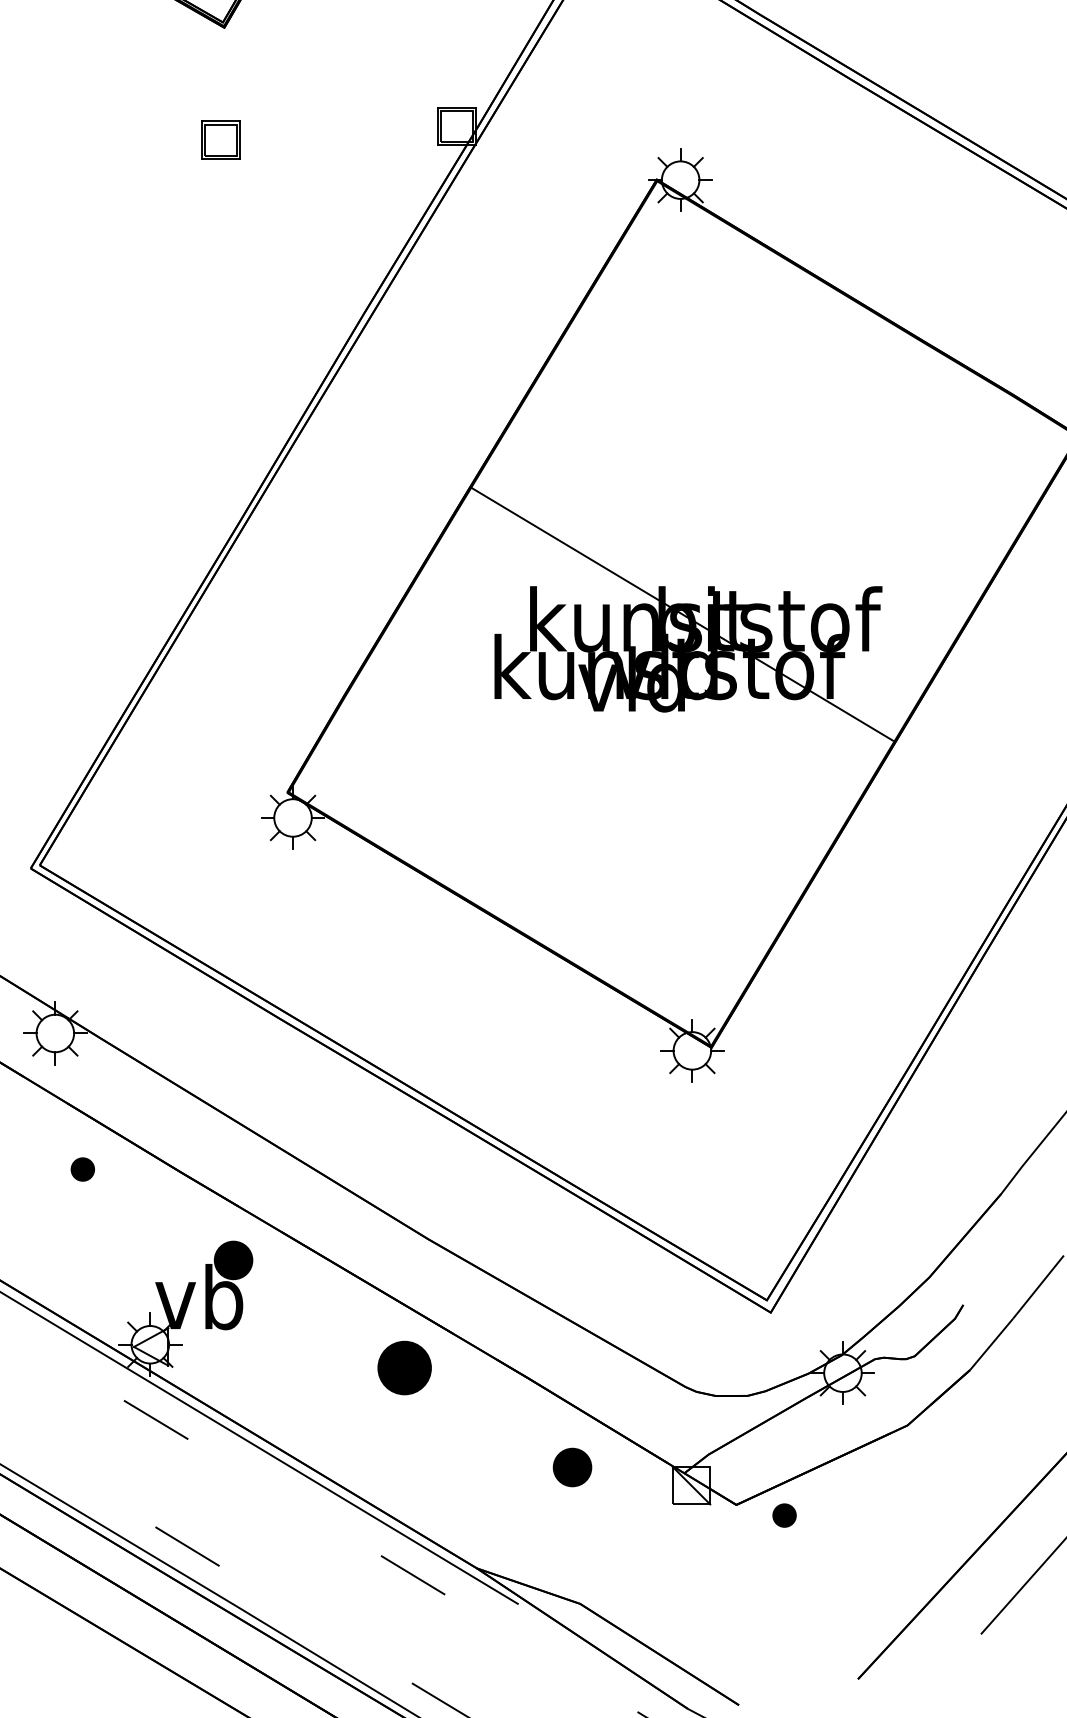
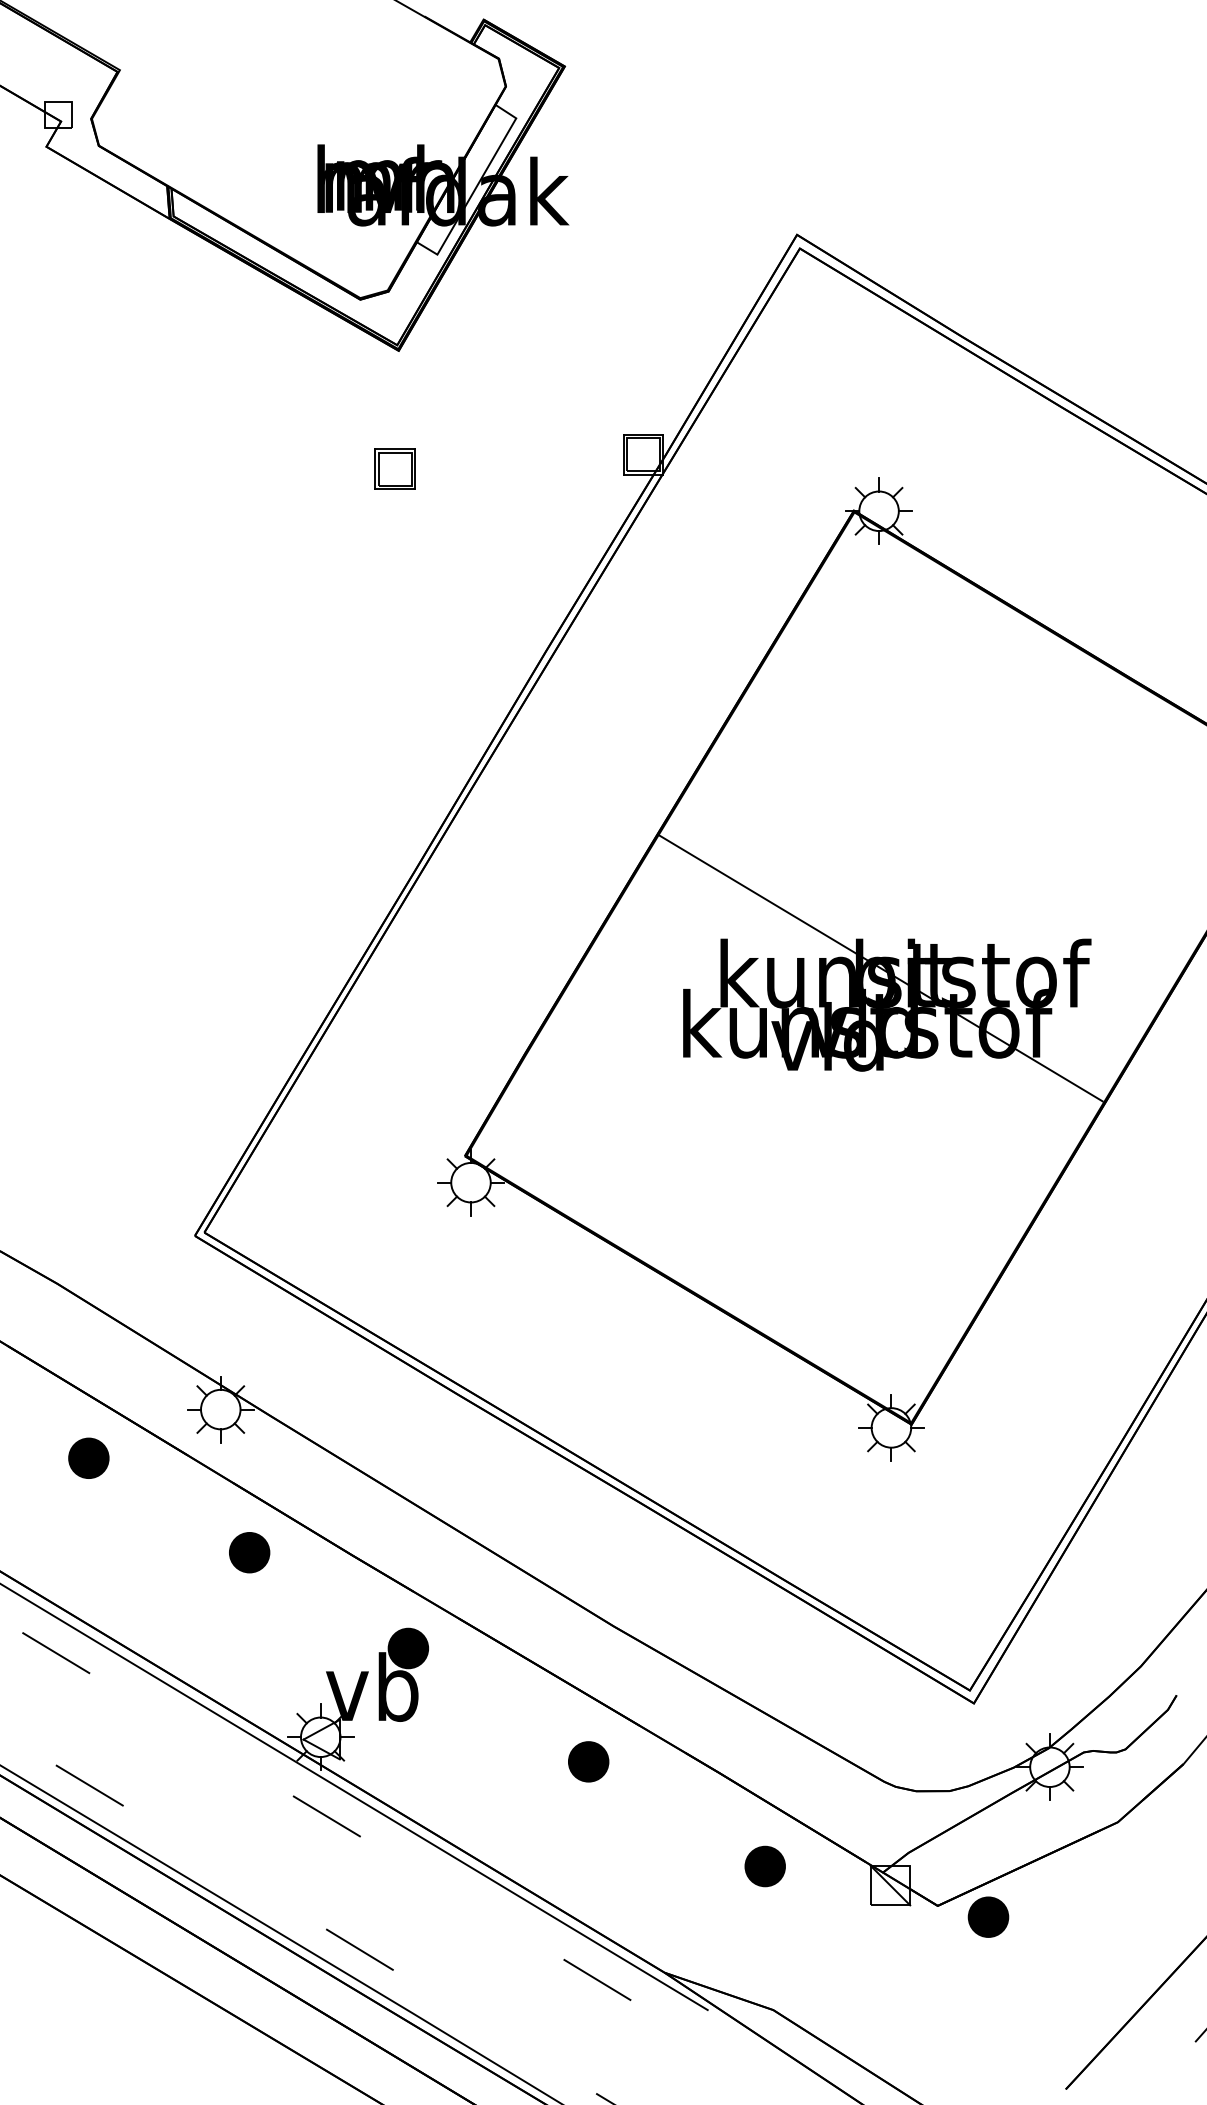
part: (82, 1169) -> (249, 1552), size x1.67
part: (404, 1367) -> (588, 1761), size x0.71
part: (784, 1515) -> (988, 1916), size x1.67

